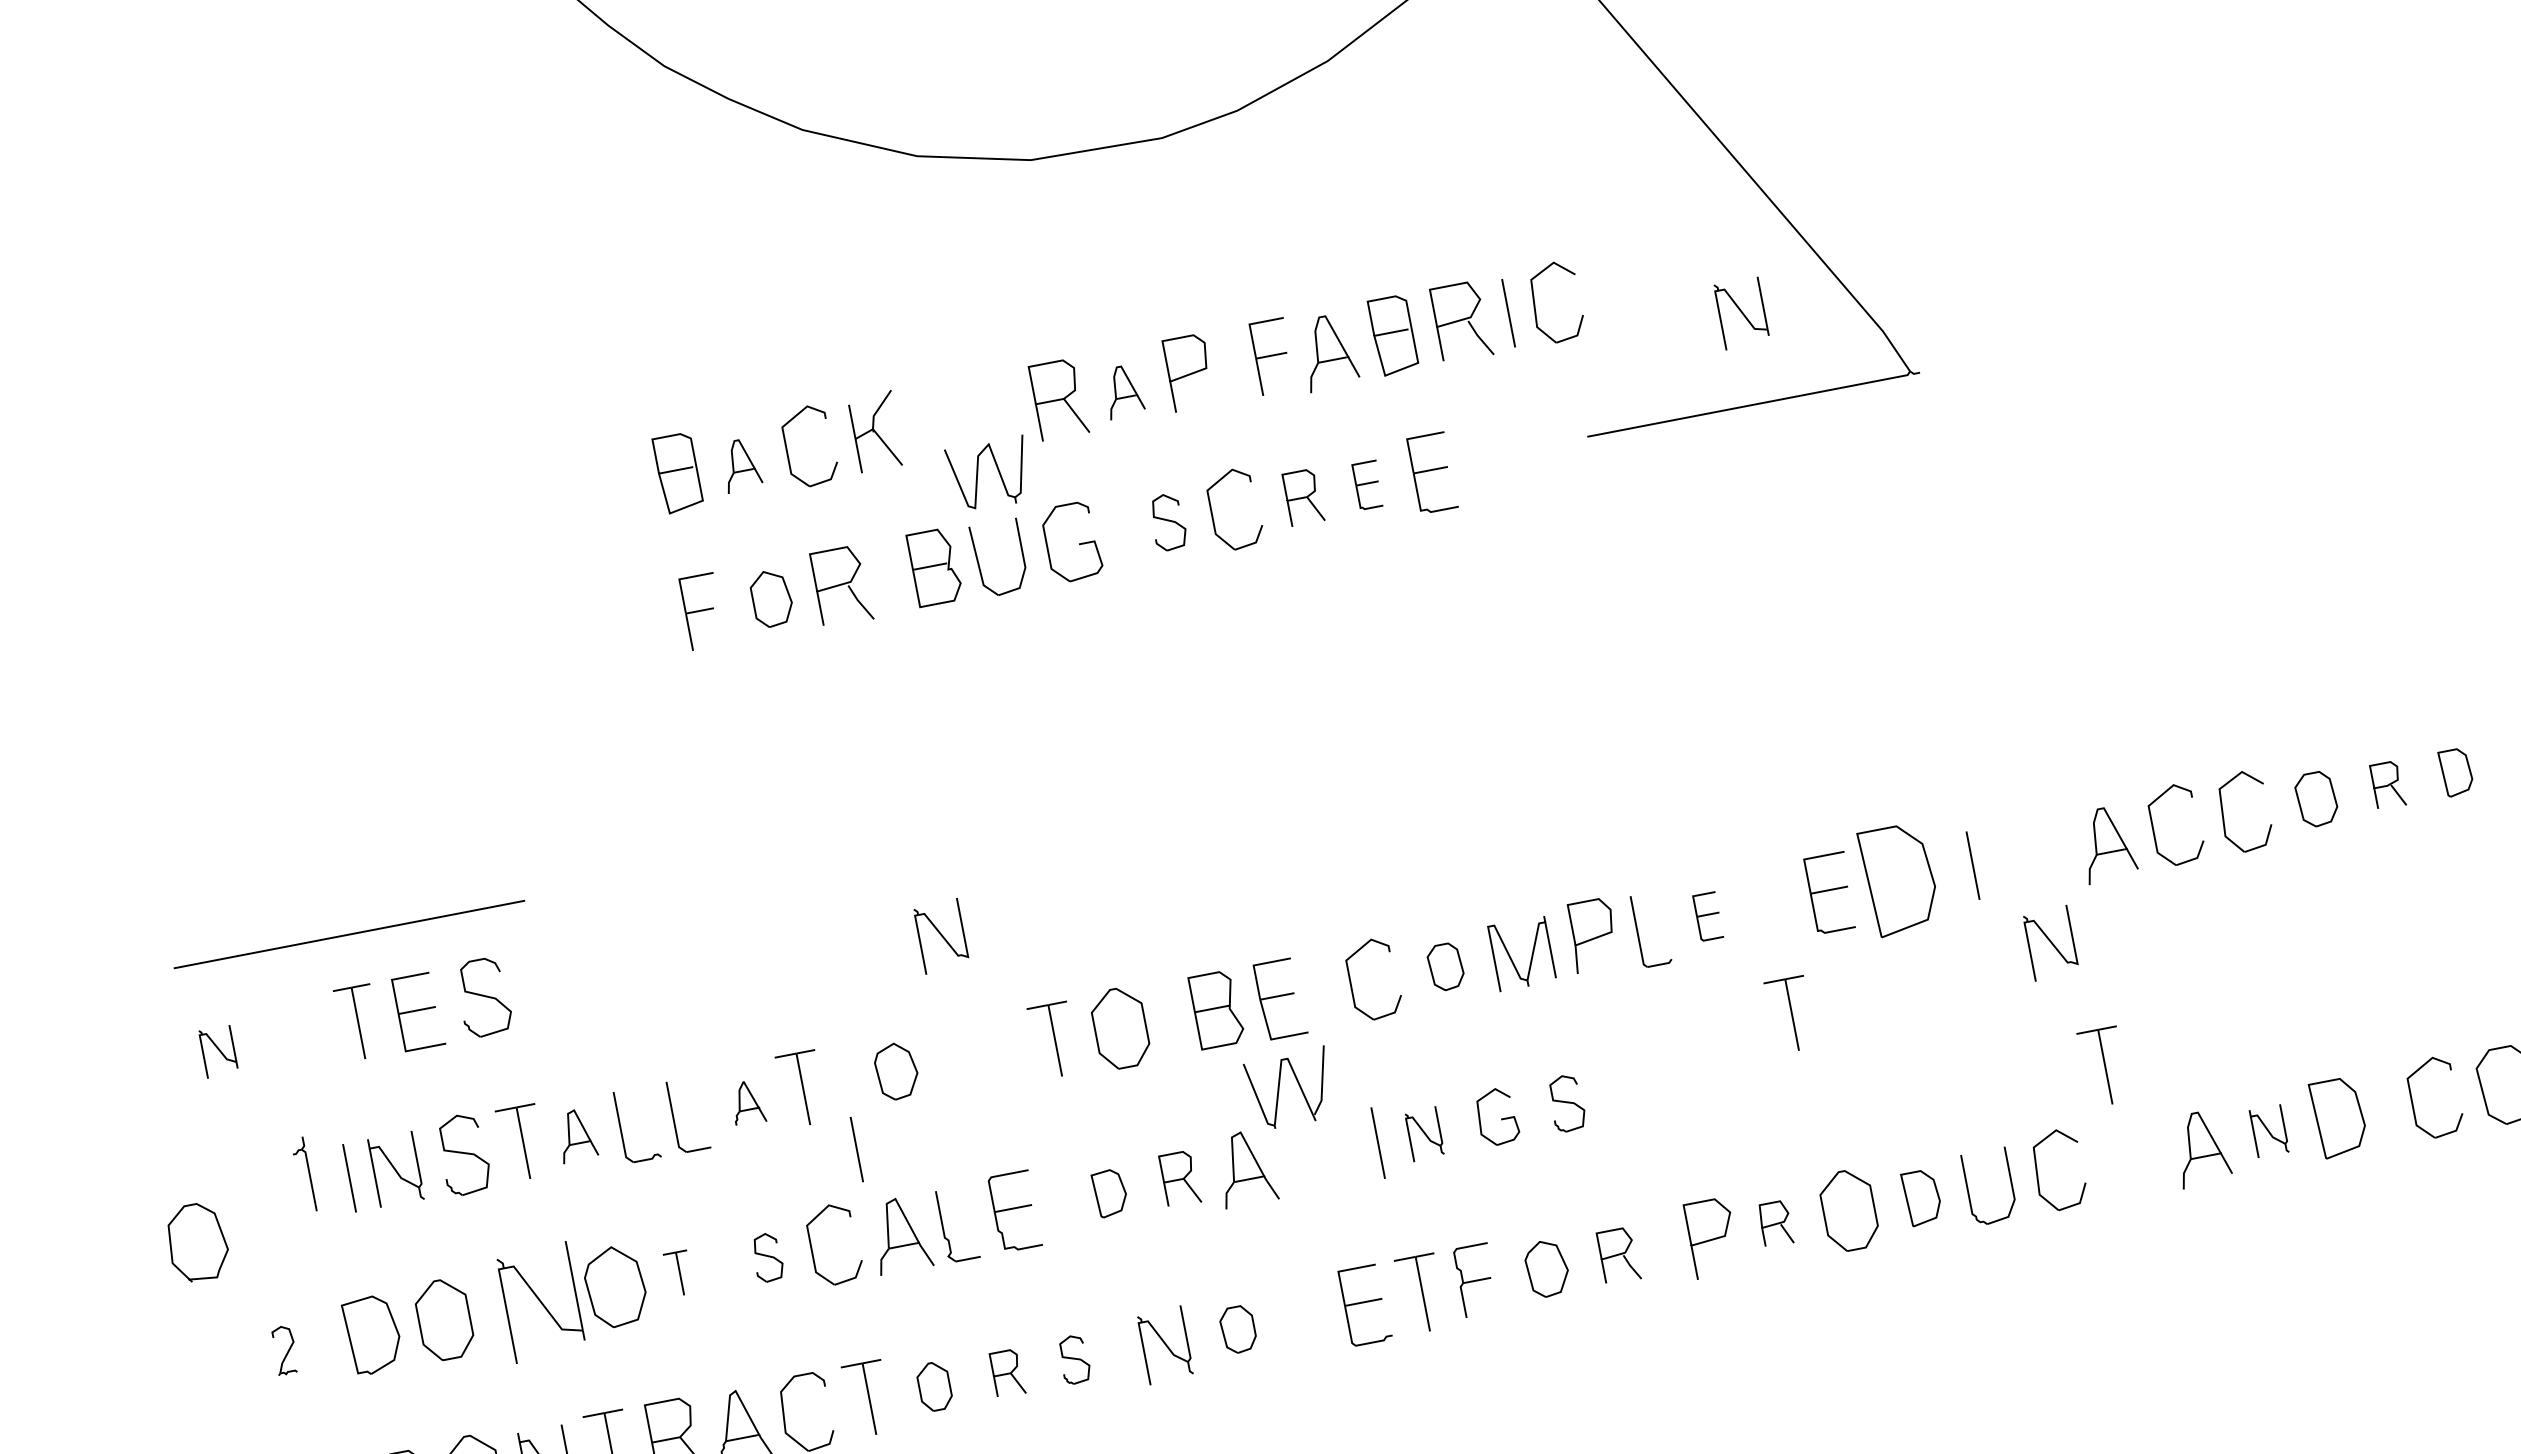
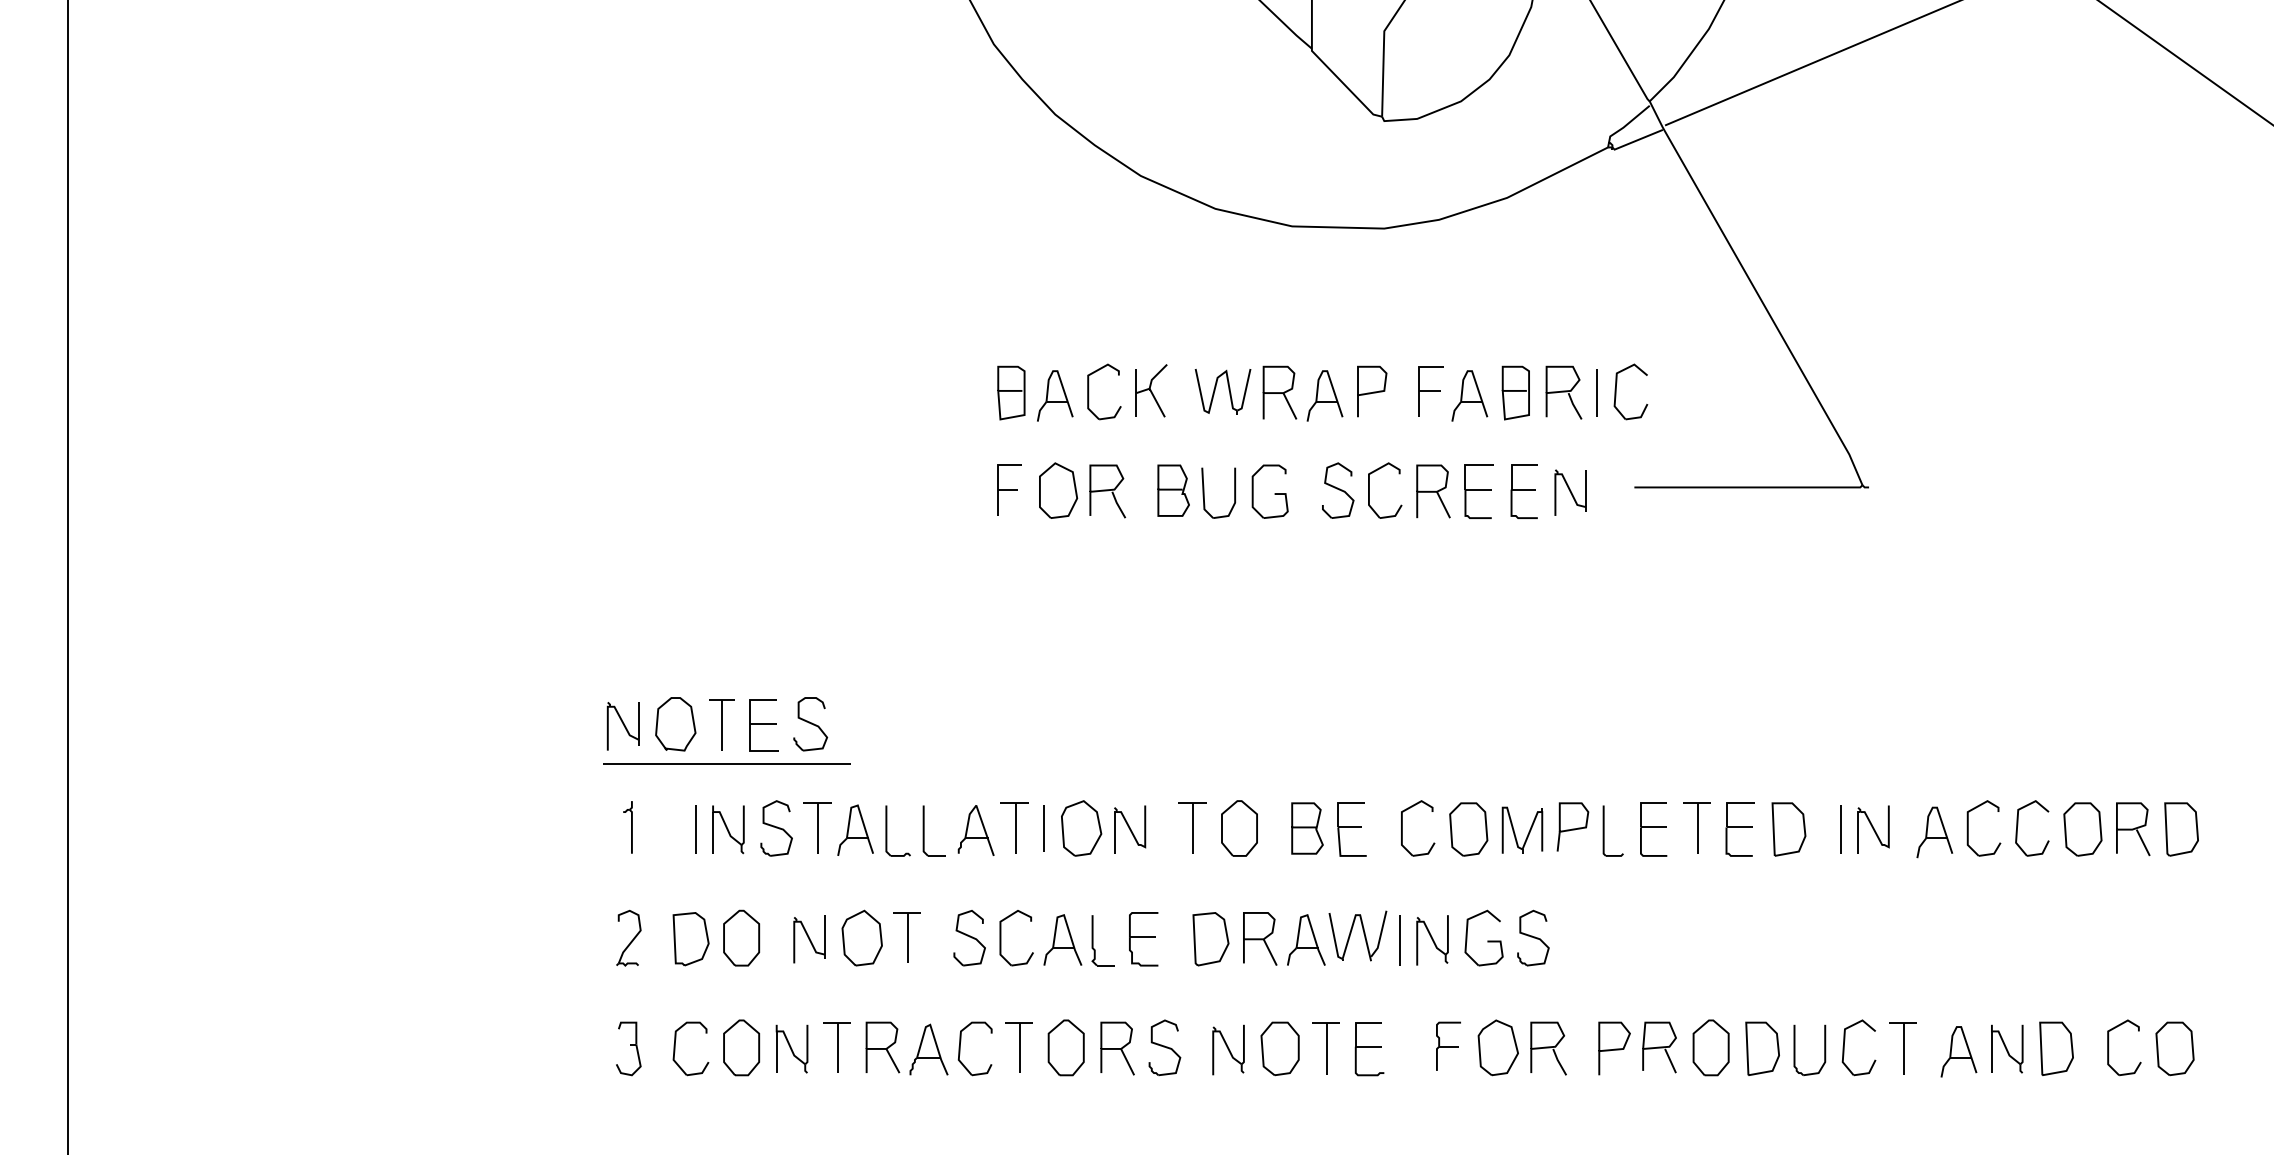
part: (1741, 313) -> (1570, 492), moved
part: (1122, 391) -> (1324, 395), size x1.43
part: (741, 464) -> (1055, 395), size x1.43
part: (997, 471) -> (1228, 390), moved
part: (1367, 485) -> (1478, 491), size x1.67
part: (1303, 497) -> (1433, 491), size x1.43
part: (1168, 521) -> (1338, 490), size x1.43
part: (771, 598) -> (1058, 490), size x1.43
part: (2456, 772) -> (2181, 829), size x1.67
part: (2388, 785) -> (2133, 829), size x1.67
part: (2316, 799) -> (2082, 829), size x1.43
part: (1899, 879) -> (1788, 829), size x0.71
part: (1707, 916) -> (1653, 829), size x1.67
line: (348, 934) -> (726, 763), moved
part: (942, 936) -> (1130, 829), moved
part: (2051, 943) -> (1873, 829), moved
part: (1445, 967) -> (1468, 829), size x1.67
part: (1789, 1014) -> (1696, 827), moved
part: (217, 1052) -> (622, 726), size x1.43
part: (2102, 1066) -> (1902, 1048), moved
part: (896, 1071) -> (1081, 828), size x1.43
part: (1297, 1085) -> (1363, 934), moved
part: (1567, 1102) -> (1533, 937), size x1.43
part: (746, 1103) -> (975, 830), size x1.67
part: (1496, 1116) -> (1483, 937), size x1.43
part: (2269, 1130) -> (2007, 1048), size x1.43
part: (576, 1134) -> (855, 829), size x1.43
part: (1424, 1134) -> (1432, 940), size x1.43
line: (855, 1149) -> (1043, 828), moved
part: (303, 1175) -> (627, 827), moved
part: (1180, 1178) -> (1260, 938), size x1.43
part: (1109, 1193) -> (1210, 939), size x1.67
part: (1922, 1197) -> (1762, 1048), size x1.43
part: (1775, 1224) -> (1659, 1047), size x1.67
curve: (220, 1235) -> (692, 722), moved
part: (1618, 1255) -> (1548, 1048), size x1.43
part: (767, 1257) -> (969, 938), size x1.67
part: (1546, 1268) -> (1497, 1047), size x1.43
part: (678, 1273) -> (906, 937), size x1.67
part: (1420, 1293) -> (1325, 1048), moved
part: (541, 1302) -> (809, 939), size x0.62
part: (1237, 1329) -> (1279, 1048), size x1.67
part: (283, 1349) -> (628, 937), size x1.67
part: (1073, 1359) -> (1164, 1047), size x1.67
part: (1007, 1373) -> (1117, 1048), size x1.67
part: (933, 1386) -> (1065, 1047), size x1.67

